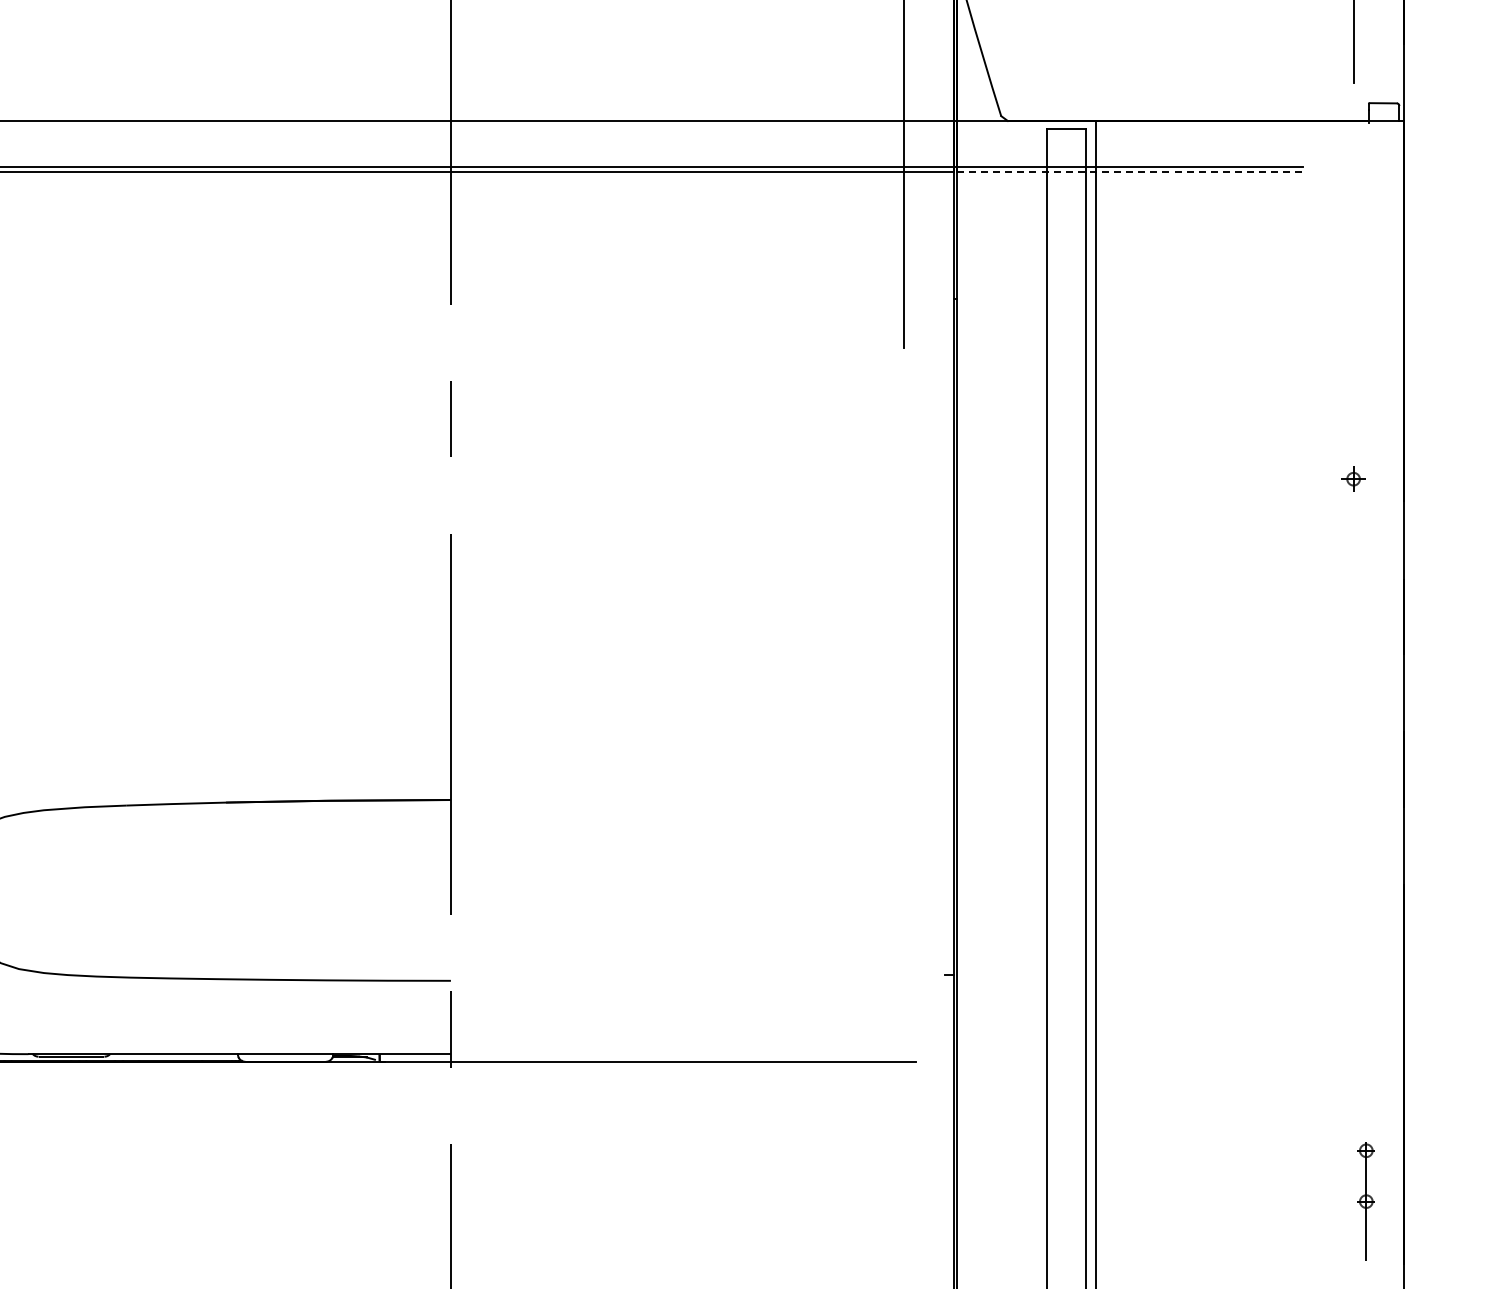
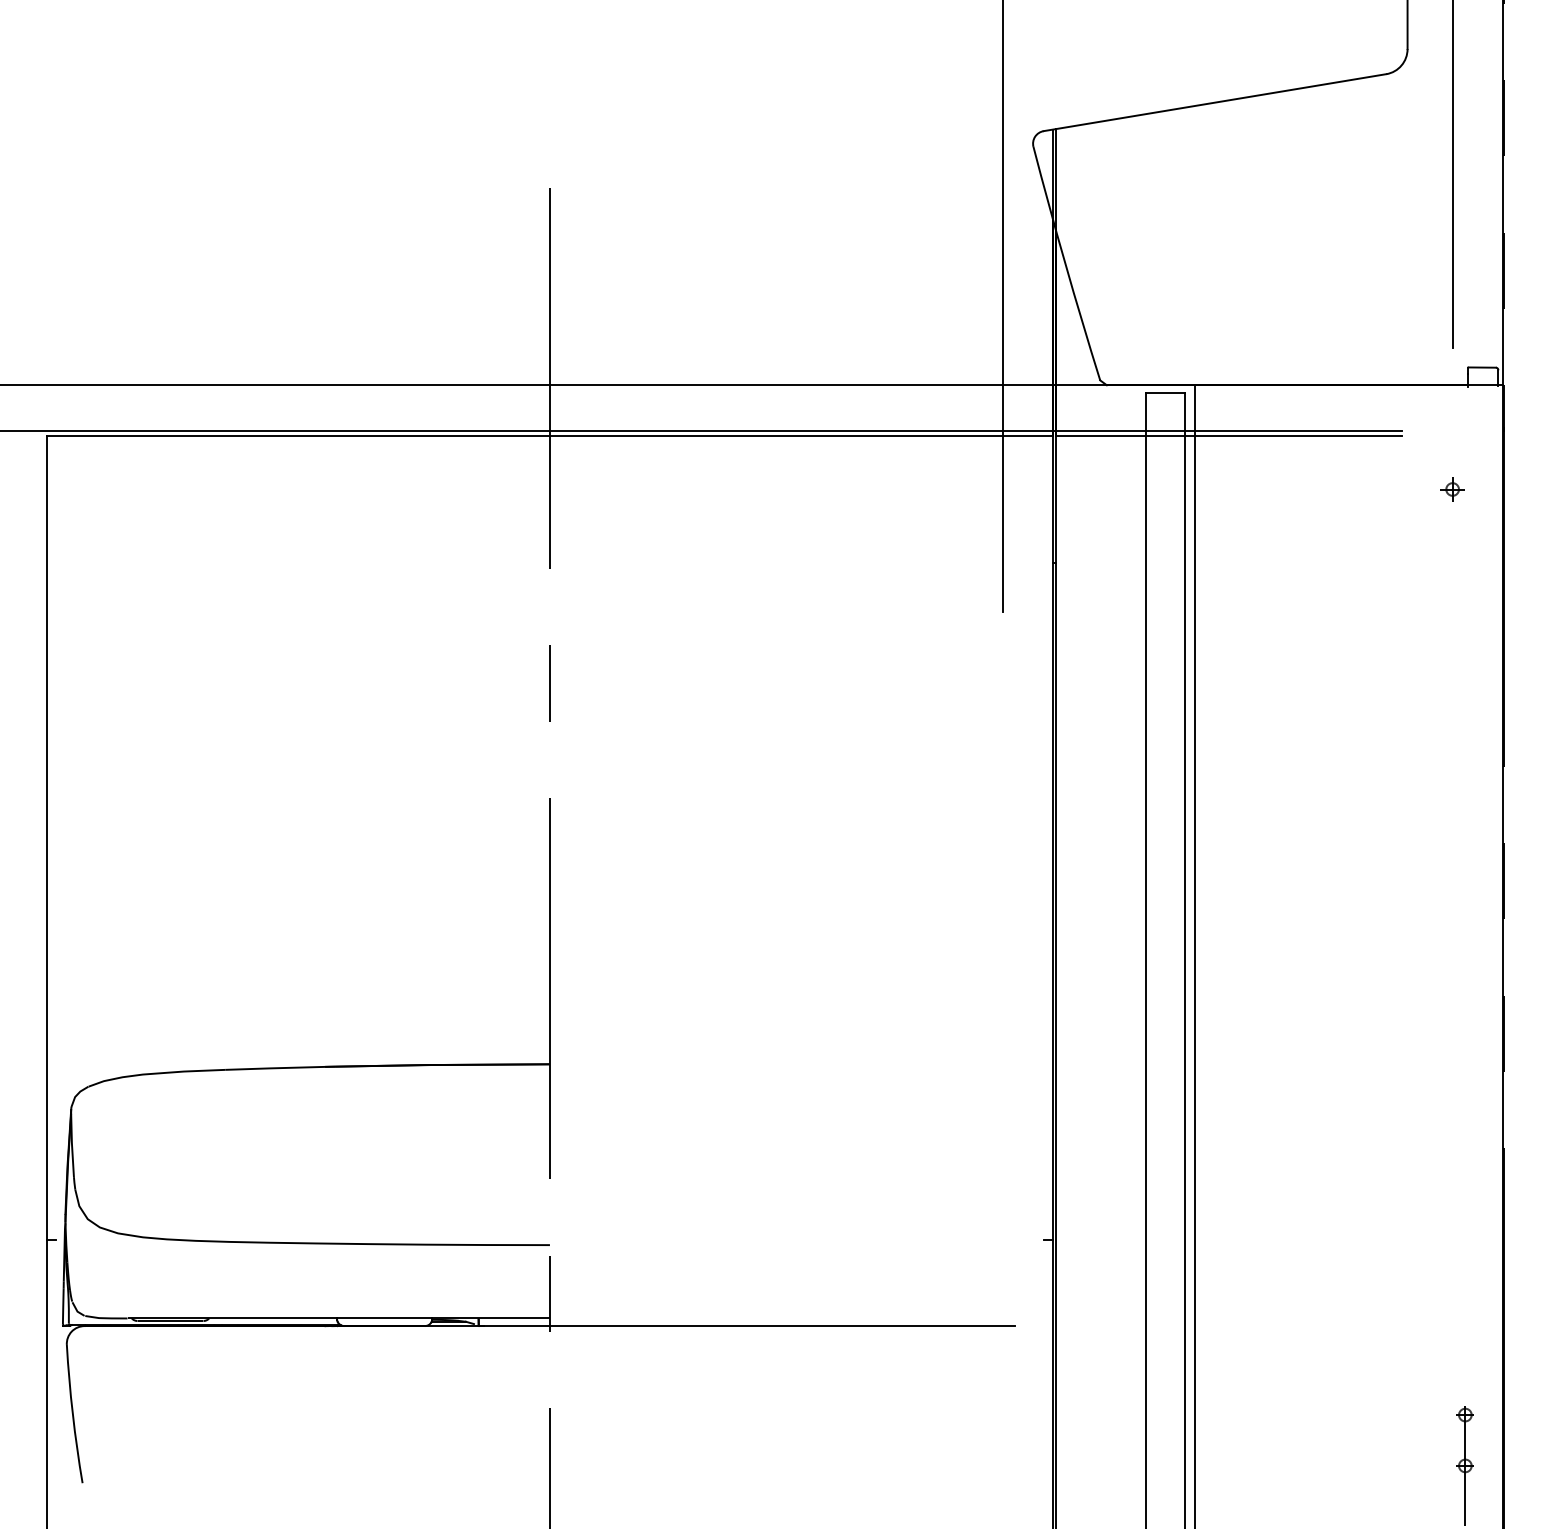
line: (1129, 172) -> (1228, 436), dashed -> solid
part: (1353, 479) -> (1452, 489), moved

